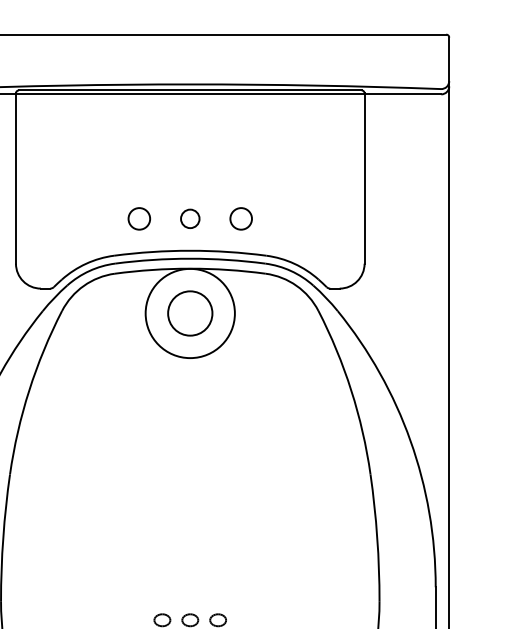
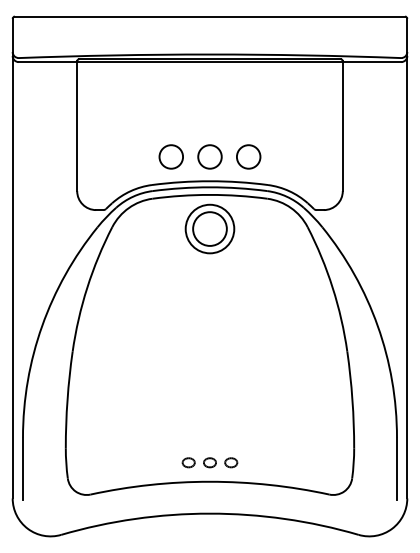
circle: (138, 218) -> (170, 156), size x1.43
circle: (189, 218) -> (209, 156), size x1.67
circle: (240, 218) -> (248, 156), size x1.43
circle: (189, 312) -> (209, 228), size x0.71

